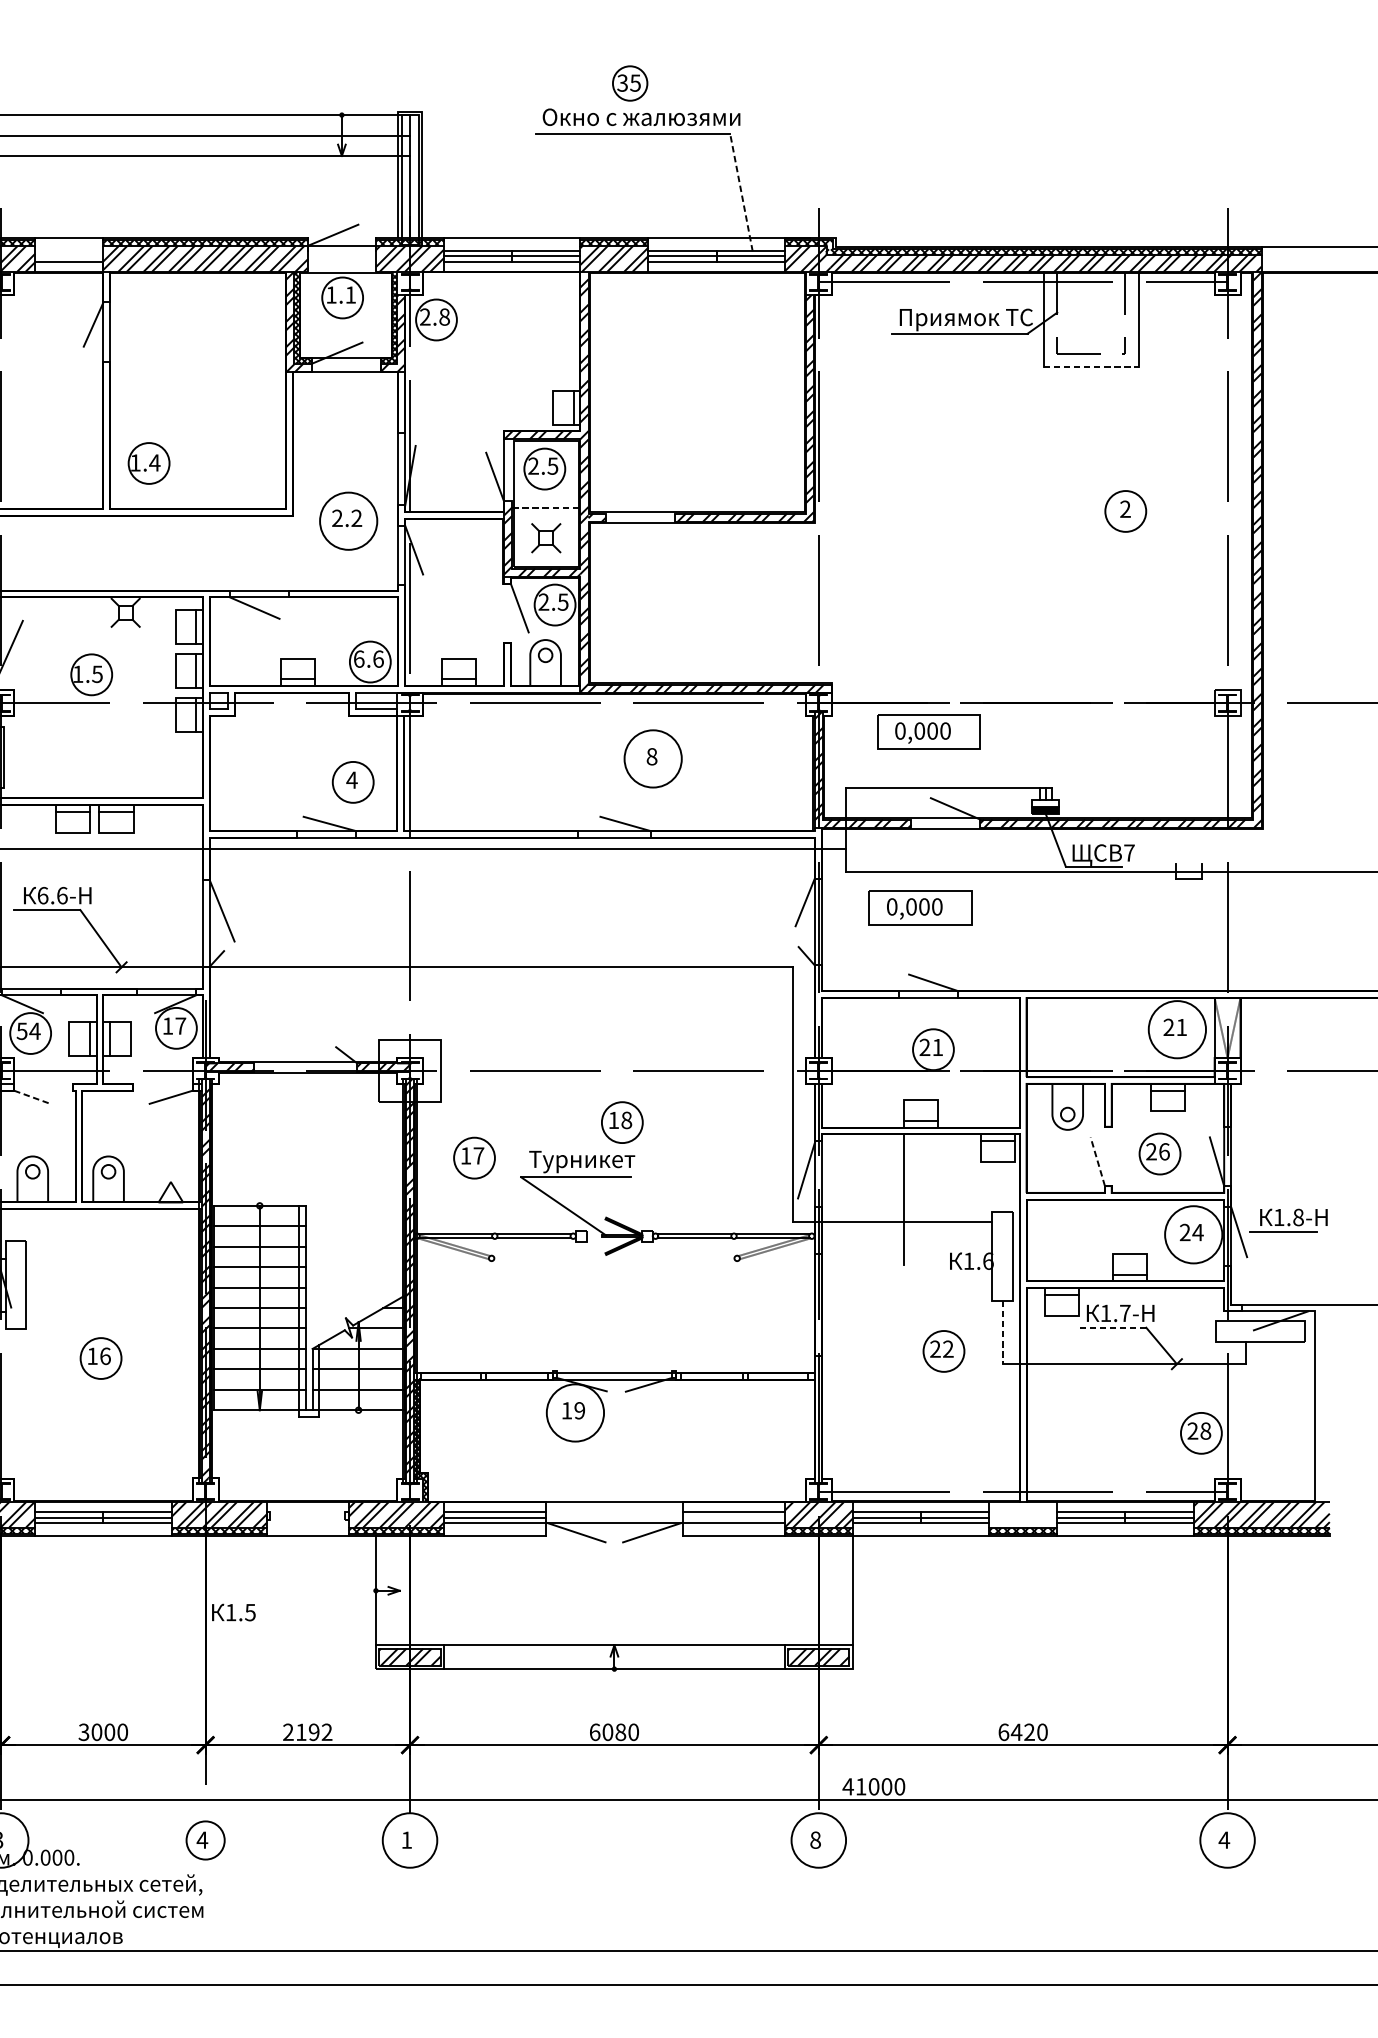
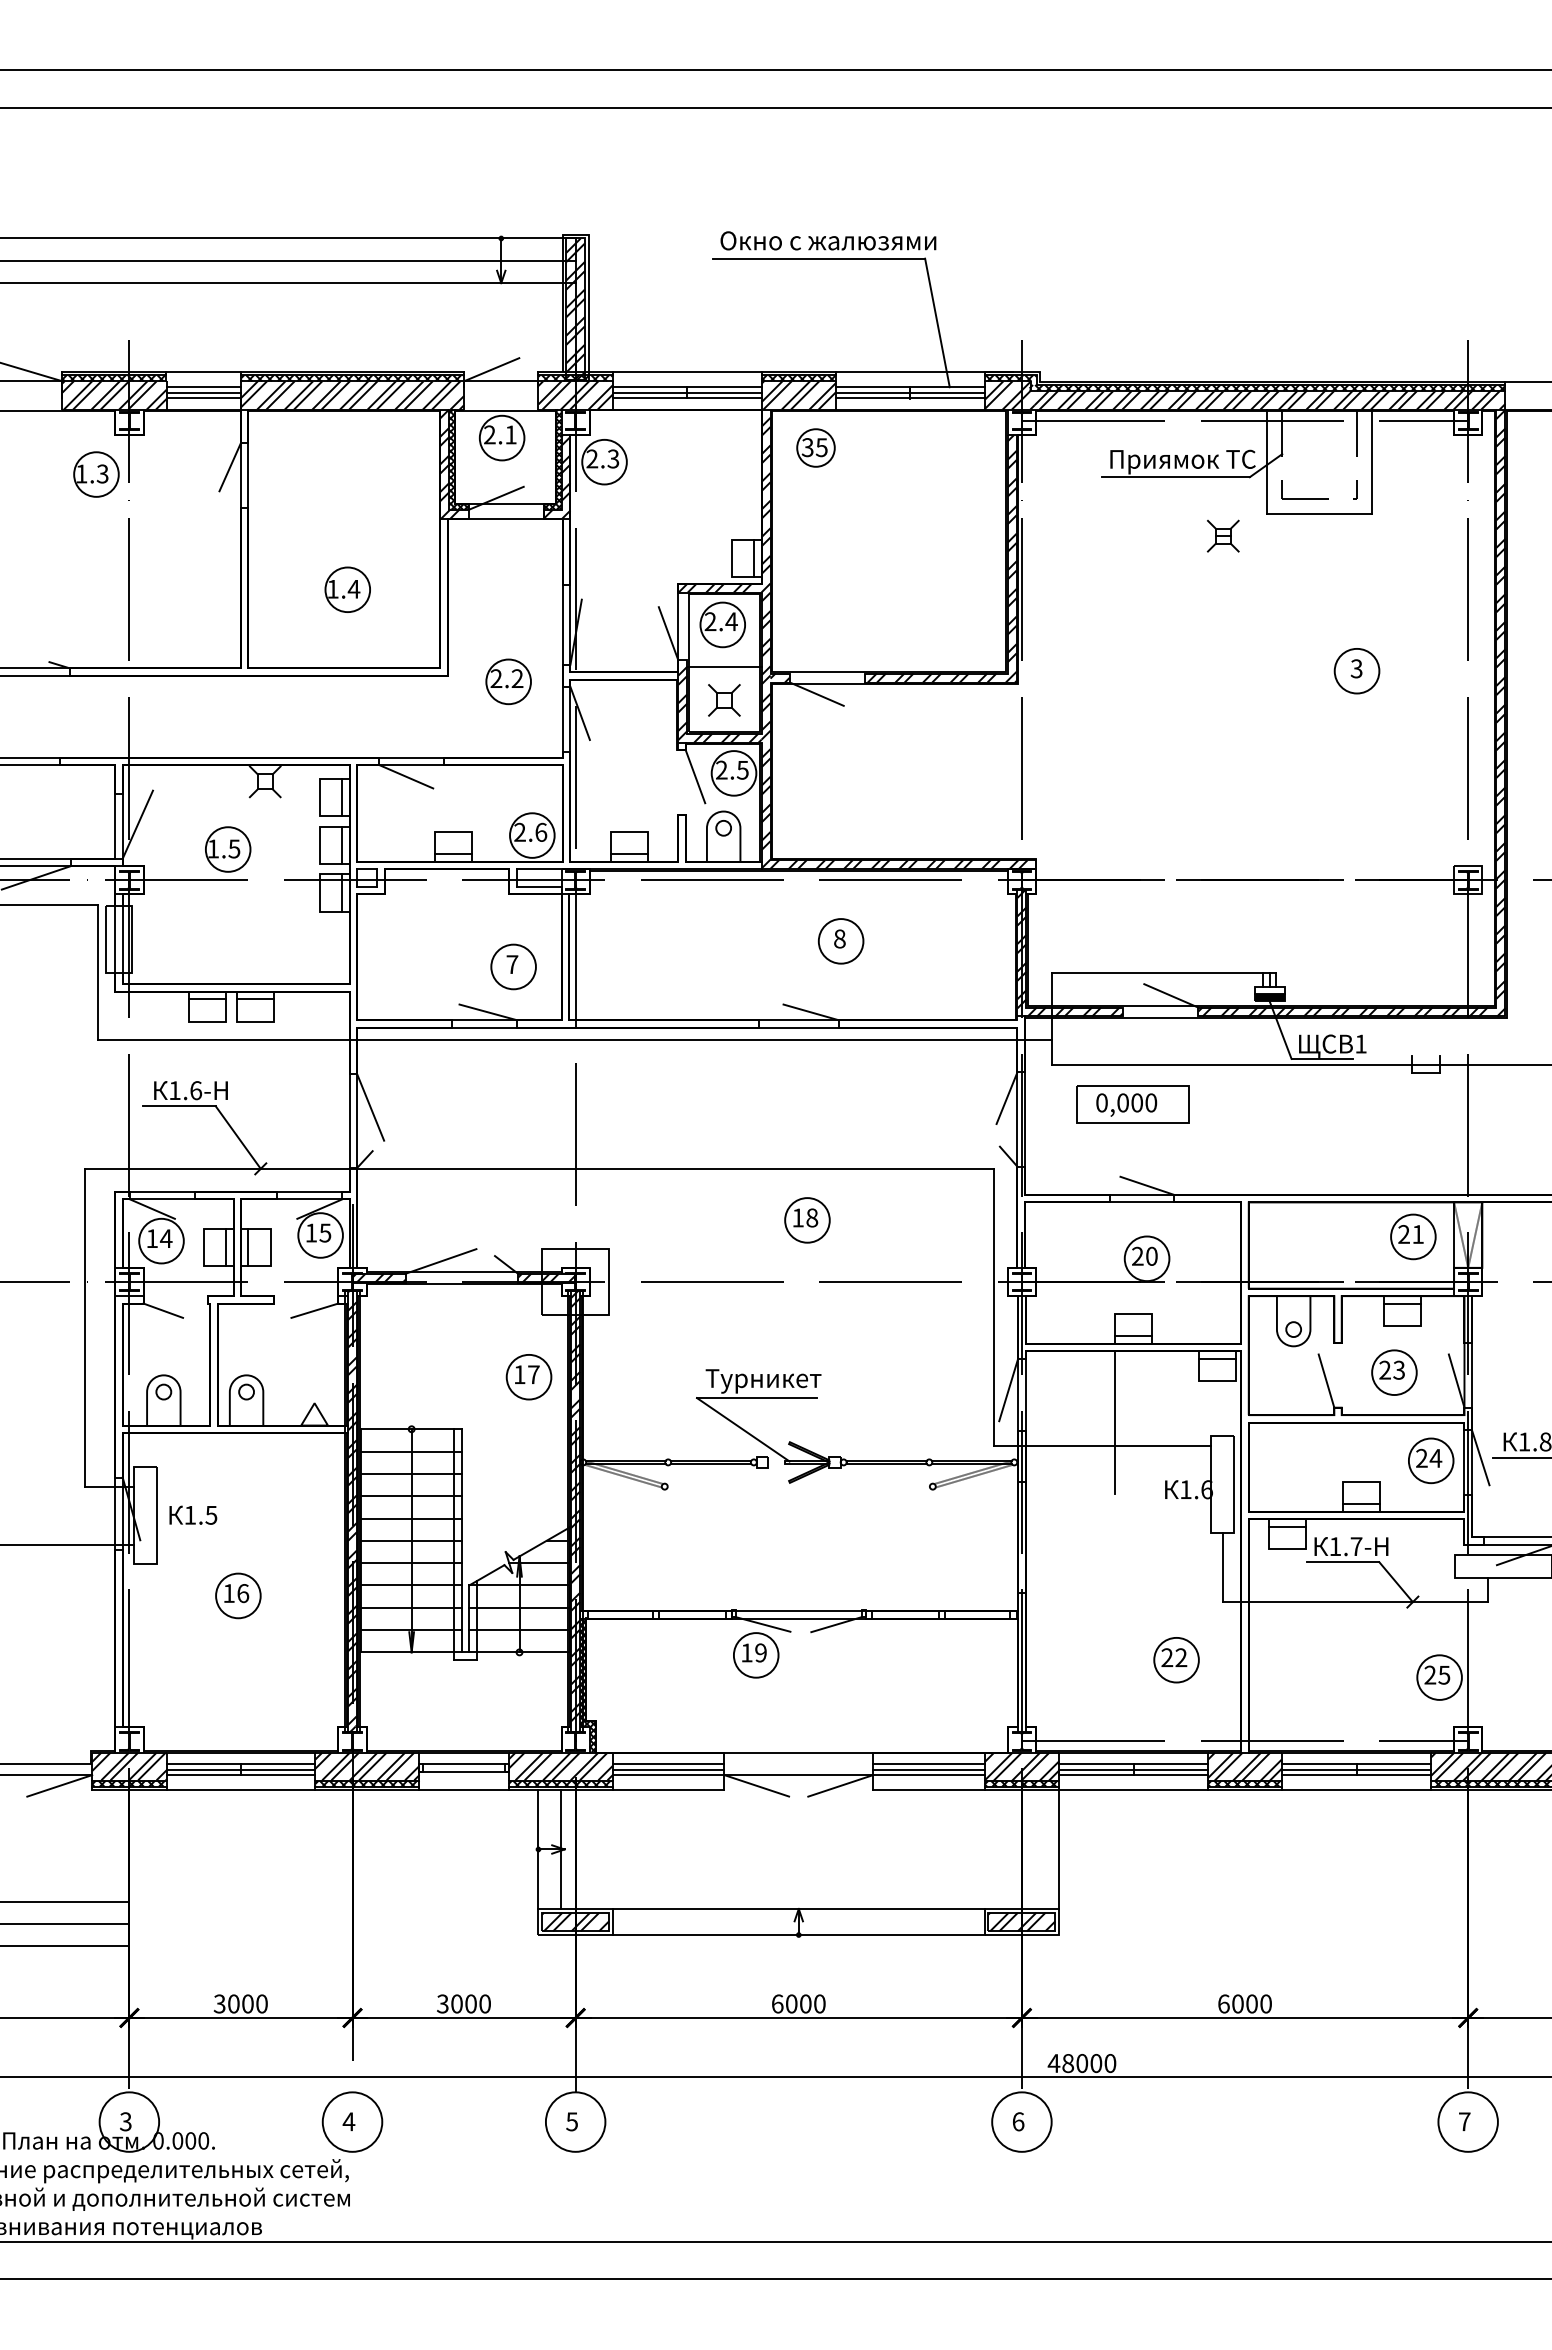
part: (629, 83) -> (815, 447), moved
hatch: (409, 179) -> (575, 308), added
line: (741, 192) -> (937, 322), dashed -> solid
line: (69, 251) -> (203, 387), added
line: (69, 256) -> (203, 392), added
text: (331, 294) -> (489, 434), 1.1 -> 2.1
text: (444, 316) -> (613, 458), 2.8 -> 2.3
line: (1091, 367) -> (1319, 513), dashed -> solid
part: (1002, 387) -> (1222, 535), added
part: (148, 463) -> (347, 589), moved
text: (552, 465) -> (731, 621), 2.5 -> 2.4
line: (546, 507) -> (724, 666), dashed -> solid
text: (1125, 508) -> (1356, 668), 2 -> 3
circle: (348, 520) -> (508, 681), size x0.71
line: (630, 531) -> (816, 693), added
text: (359, 658) -> (520, 831), 6.6 -> 2.6
part: (928, 732) -> (1141, 912), removed
circle: (652, 759) -> (840, 941), size x0.71
text: (352, 780) -> (512, 964), 4 -> 7
text: (1128, 852) -> (1360, 1043), 7 -> 1
text: (42, 895) -> (174, 1090), 6.6- -> 1.6-
text: (180, 1025) -> (325, 1232), 17 -> 15
circle: (1177, 1029) -> (1413, 1236), size x0.71
text: (21, 1031) -> (151, 1238), 54 -> 14
text: (937, 1046) -> (1151, 1255), 21 -> 20
line: (286, 1052) -> (440, 1261), added
line: (32, 1097) -> (163, 1310), dashed -> solid
part: (622, 1122) -> (807, 1220), moved
text: (1164, 1151) -> (1399, 1369), 26 -> 23
part: (474, 1158) -> (528, 1377), moved
line: (1097, 1162) -> (1326, 1381), dashed -> solid
circle: (1193, 1234) -> (1430, 1460), size x0.71
line: (1113, 1327) -> (1343, 1562), dashed -> solid
line: (1002, 1332) -> (1222, 1567), dashed -> solid
part: (943, 1351) -> (1176, 1660), moved
circle: (574, 1413) -> (755, 1655), size x0.71
text: (1205, 1430) -> (1444, 1674), 28 -> 25
line: (308, 1512) -> (464, 1763), added
hatch: (1022, 1514) -> (1244, 1766), added
line: (733, 1517) -> (928, 1769), added
line: (307, 1520) -> (463, 1772), added
line: (396, 1589) -> (560, 1848), added
text: (234, 1611) -> (193, 1514), moved
text: (307, 1731) -> (463, 2003), 2192 -> 3000
text: (1022, 1731) -> (1244, 2003), 6420 -> 6000
text: (620, 1732) -> (805, 2004), 6080 -> 6000
text: (861, 1786) -> (1068, 2063), 41000 -> 48000
circle: (205, 1839) -> (352, 2121), size x1.43
text: (406, 1839) -> (571, 2121), 1 -> 5
text: (815, 1839) -> (1018, 2121), 8 -> 6
text: (1224, 1839) -> (1464, 2121), 4 -> 7

